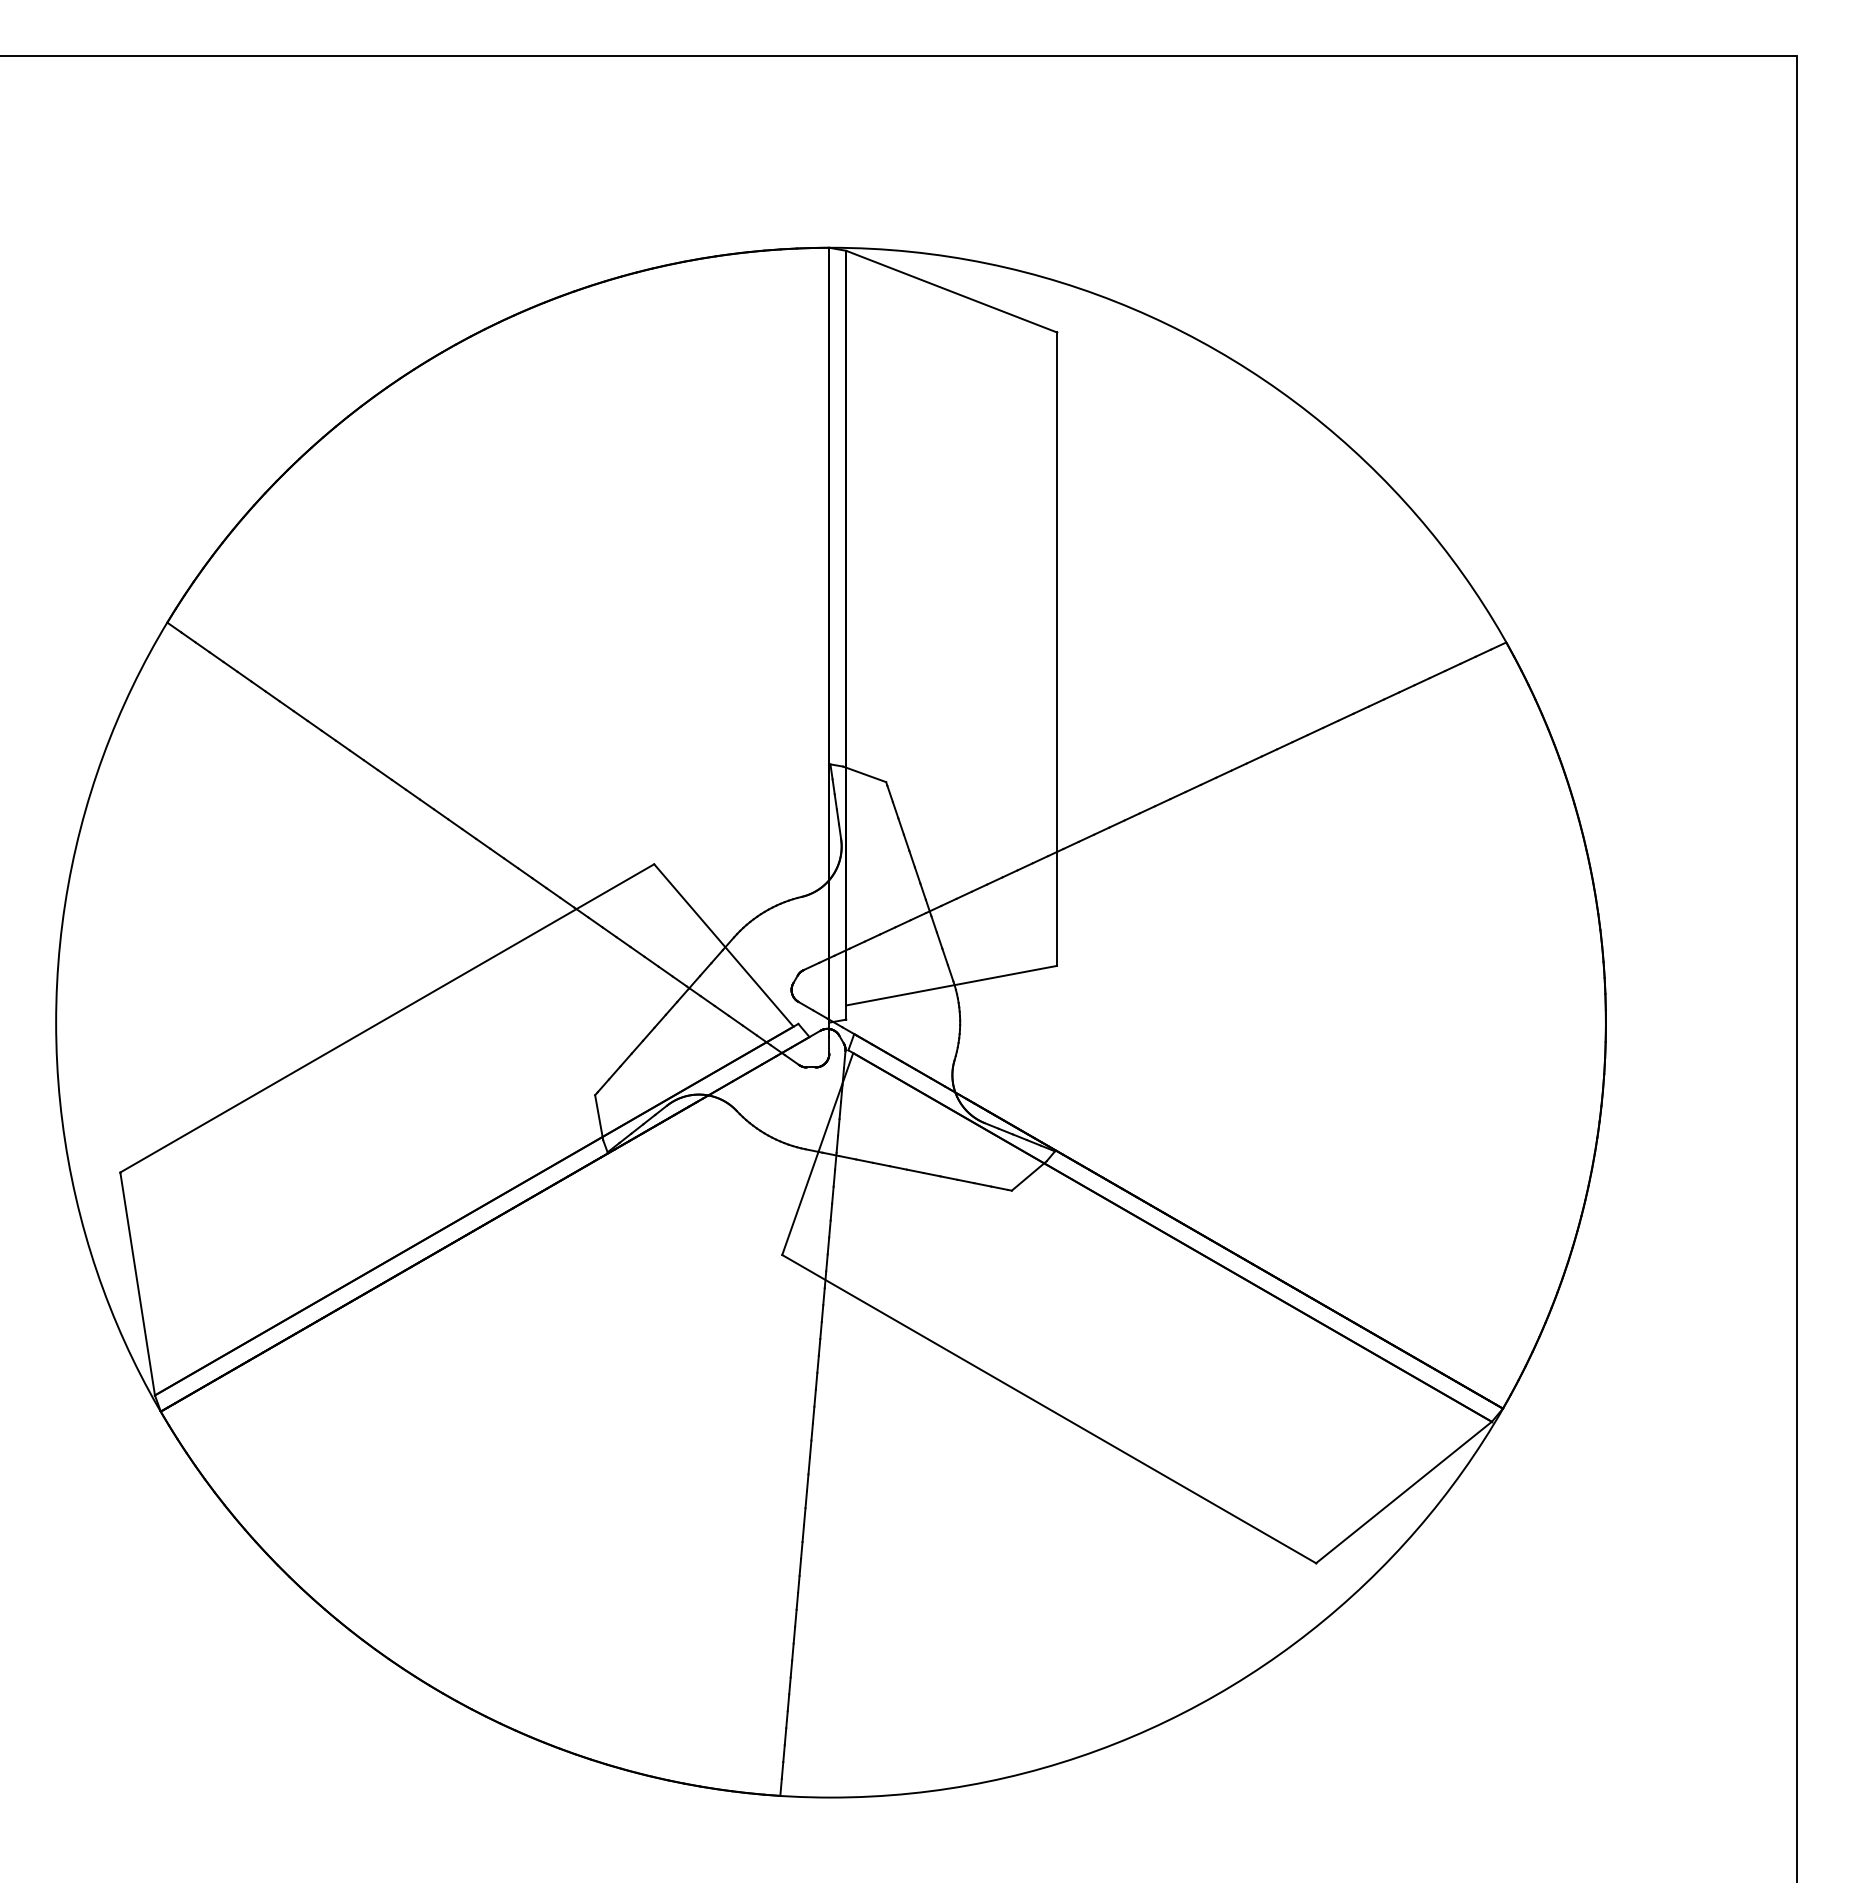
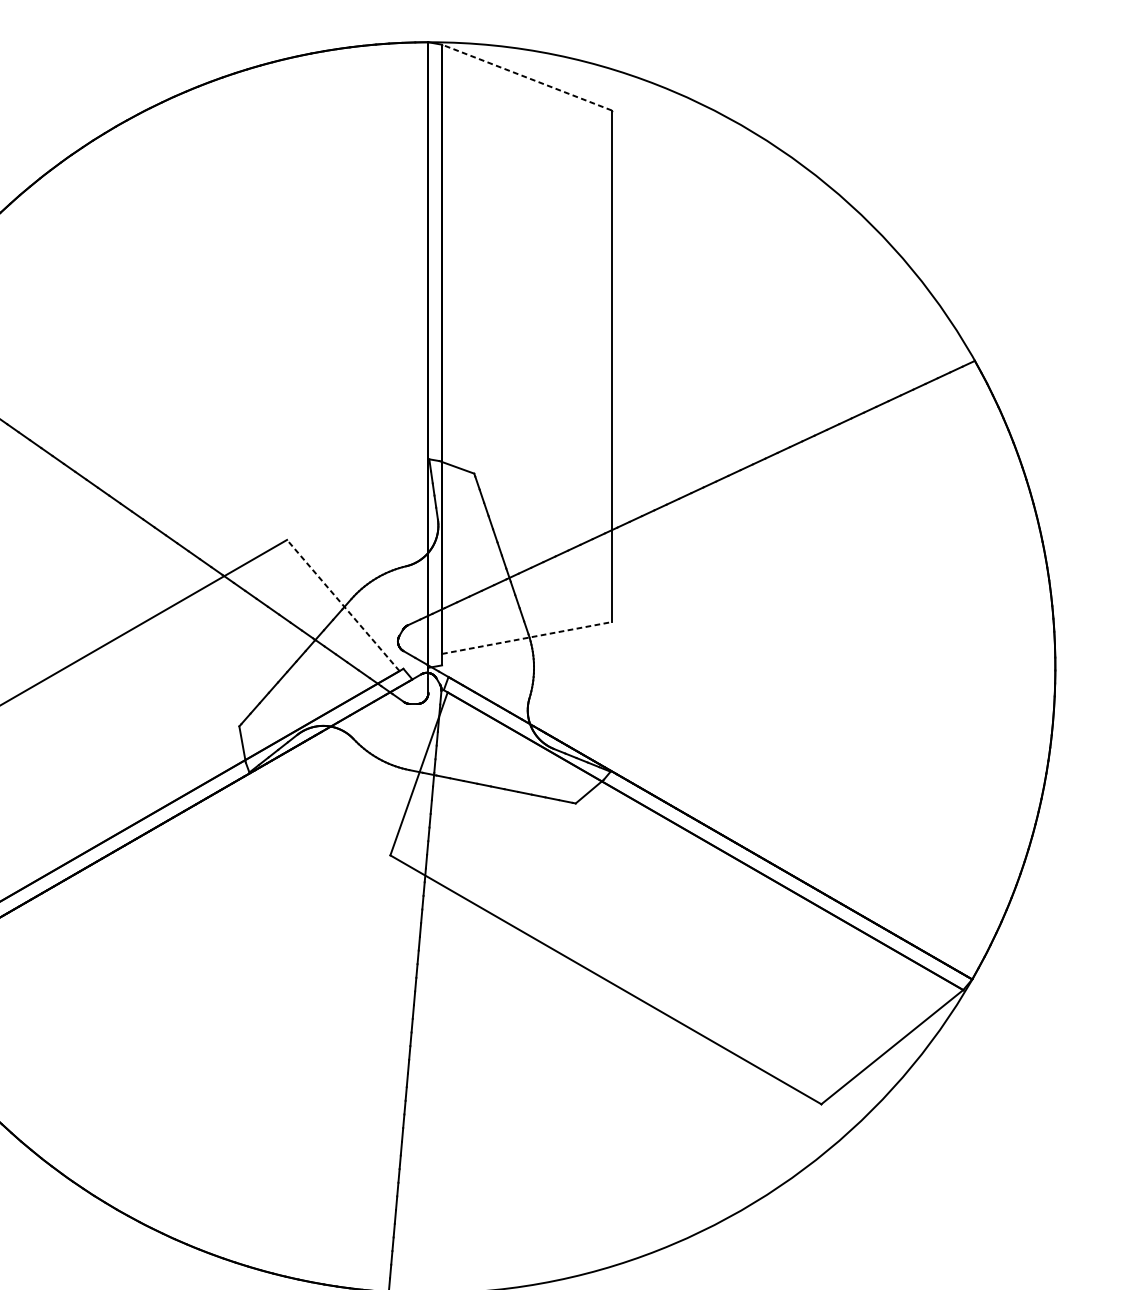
line: (951, 291) -> (527, 77), solid -> dashed
line: (723, 945) -> (342, 605), solid -> dashed
line: (951, 985) -> (527, 637), solid -> dashed

